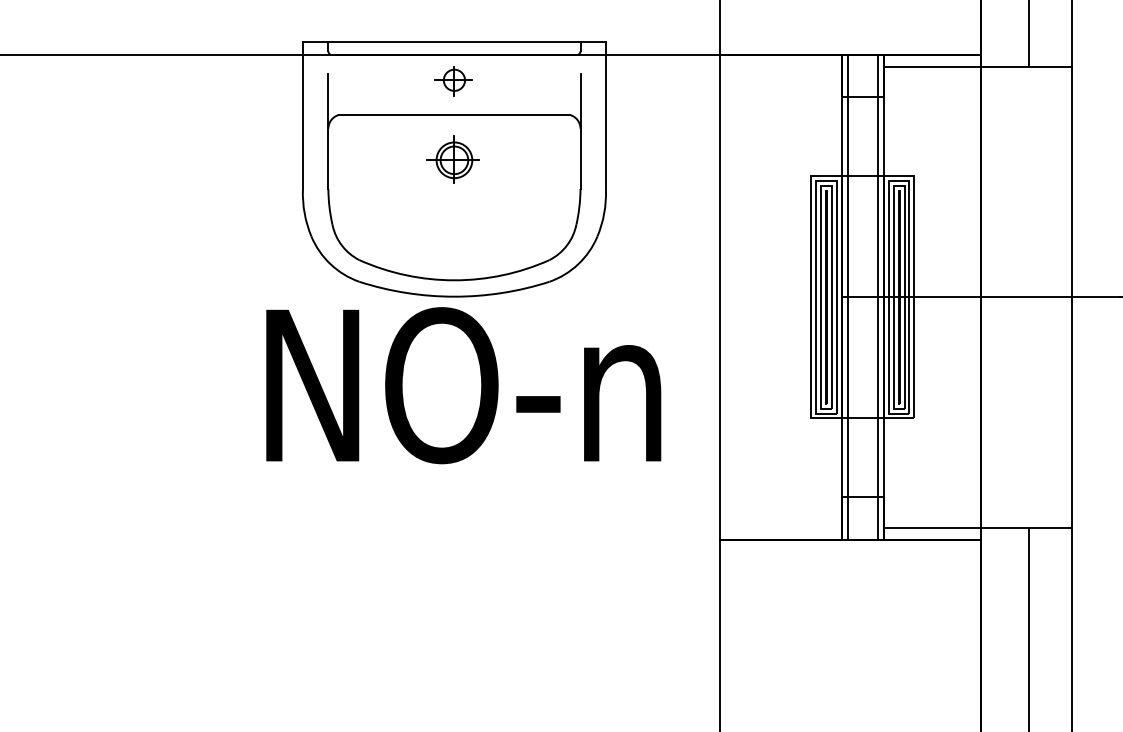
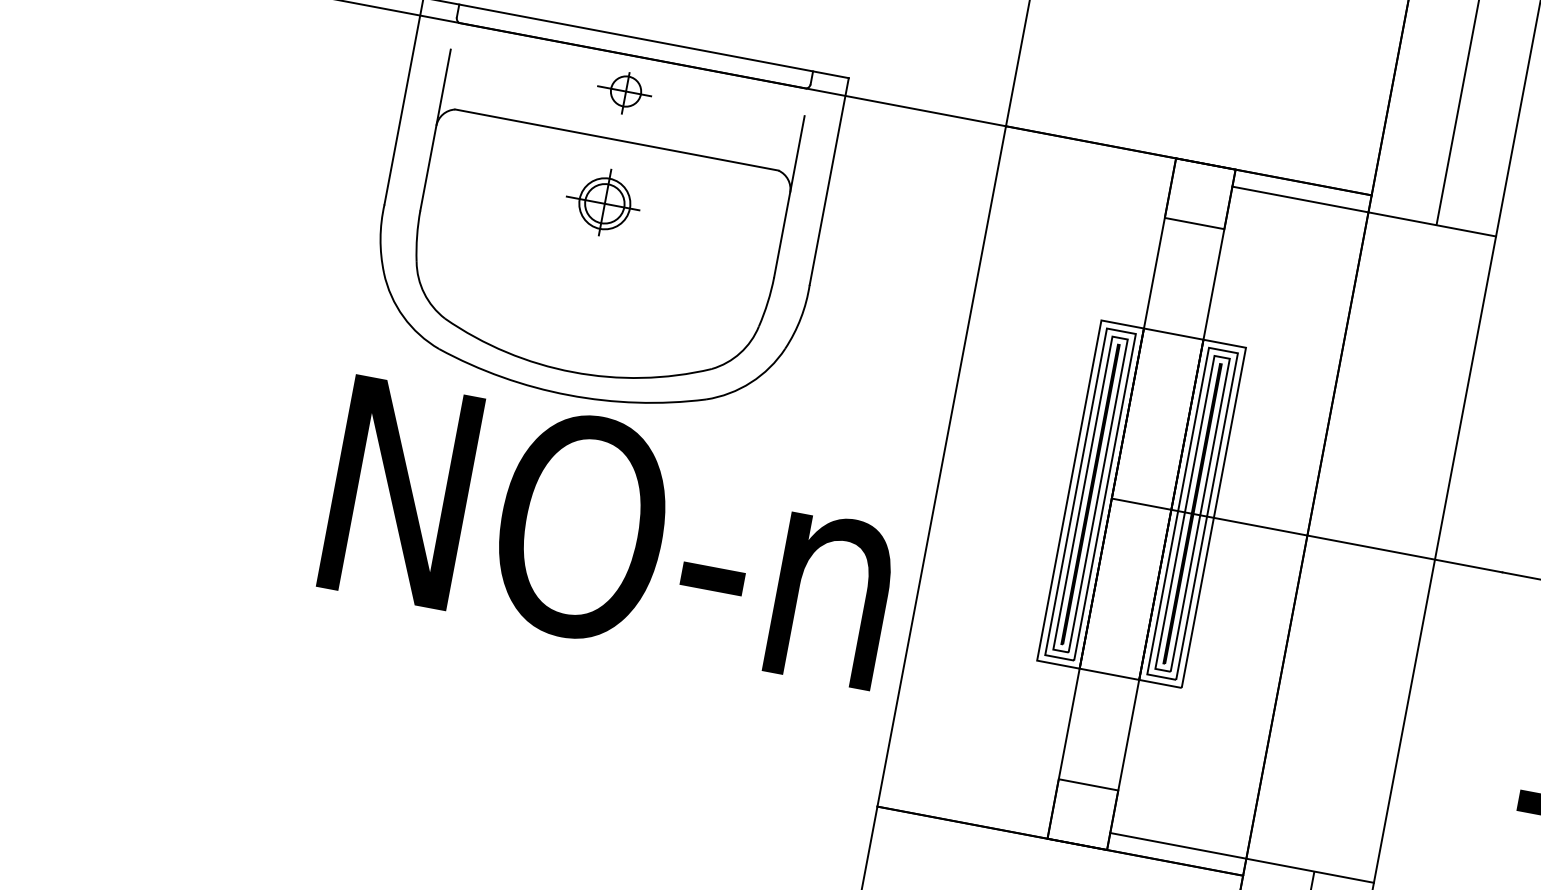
line: (847, 296) -> (1120, 499), removed
line: (877, 296) -> (1162, 507), removed
text: (463, 385) -> (612, 532), moved

